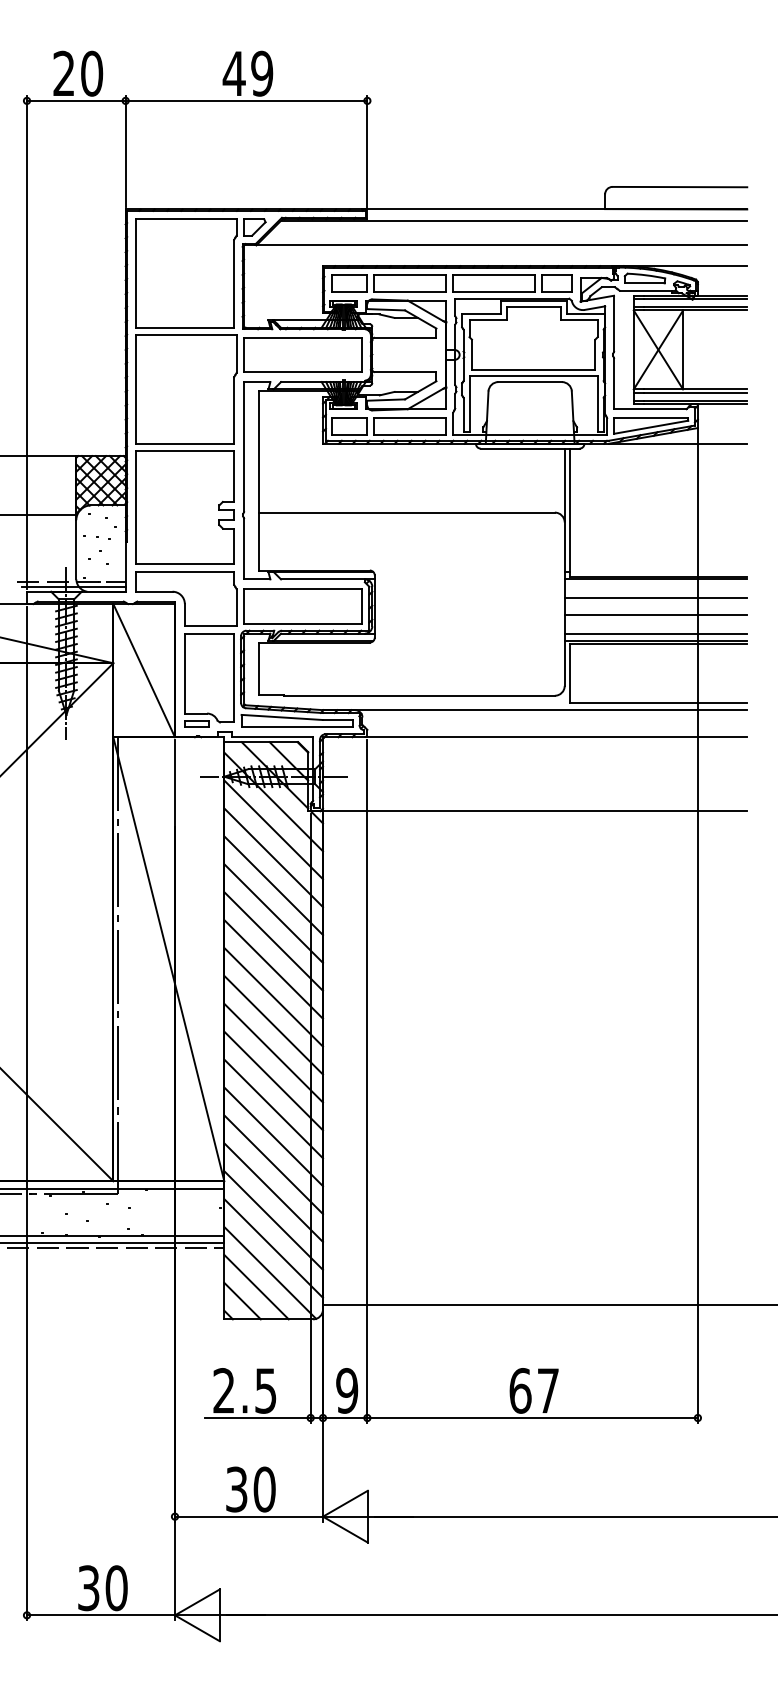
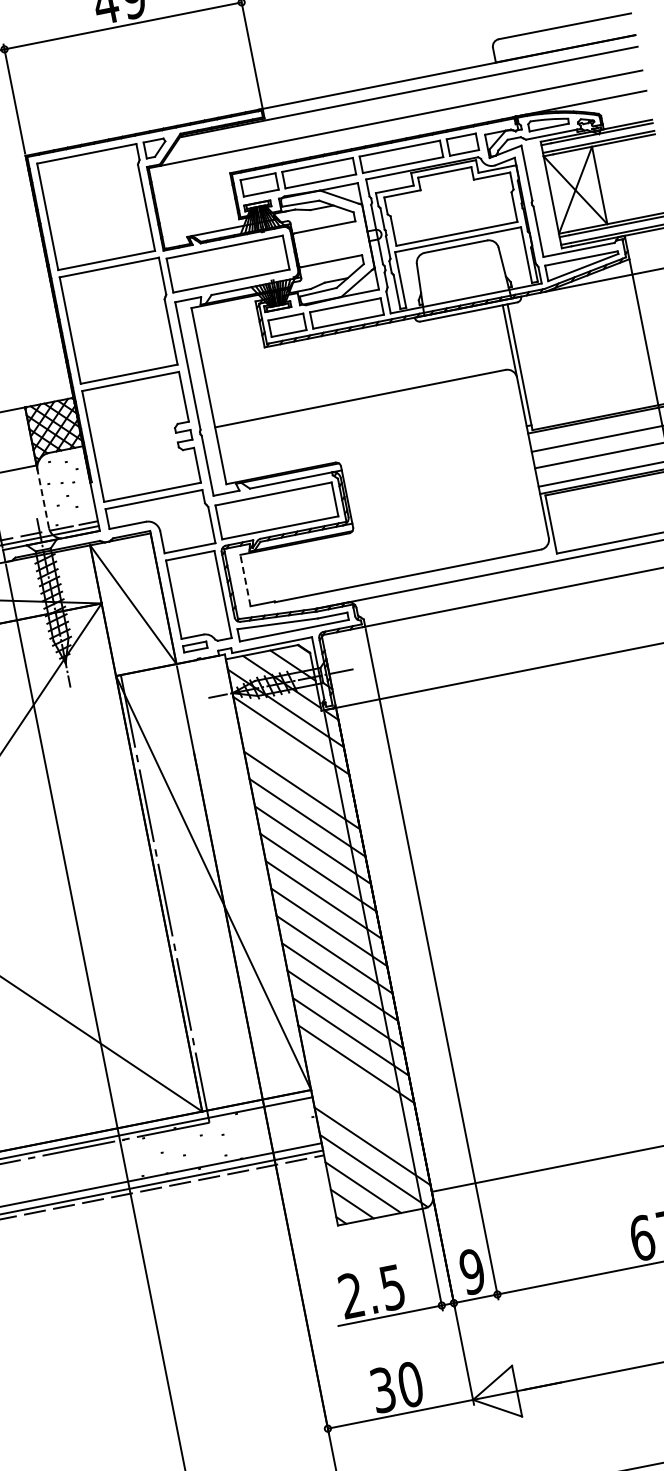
line: (76, 549) -> (43, 499), solid -> dashed
line: (258, 668) -> (245, 580), solid -> dashed
line: (273, 857) -> (296, 762), removed
line: (273, 1192) -> (361, 1091), removed
line: (273, 1220) -> (367, 1118), removed

